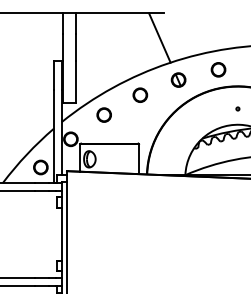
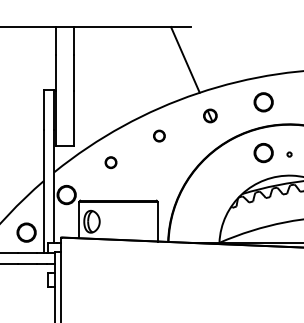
part: (178, 79) -> (210, 115), size x0.7
part: (140, 94) -> (159, 135), size x0.6
part: (218, 107) -> (263, 152), added
circle: (103, 114) -> (110, 161), size x0.6

